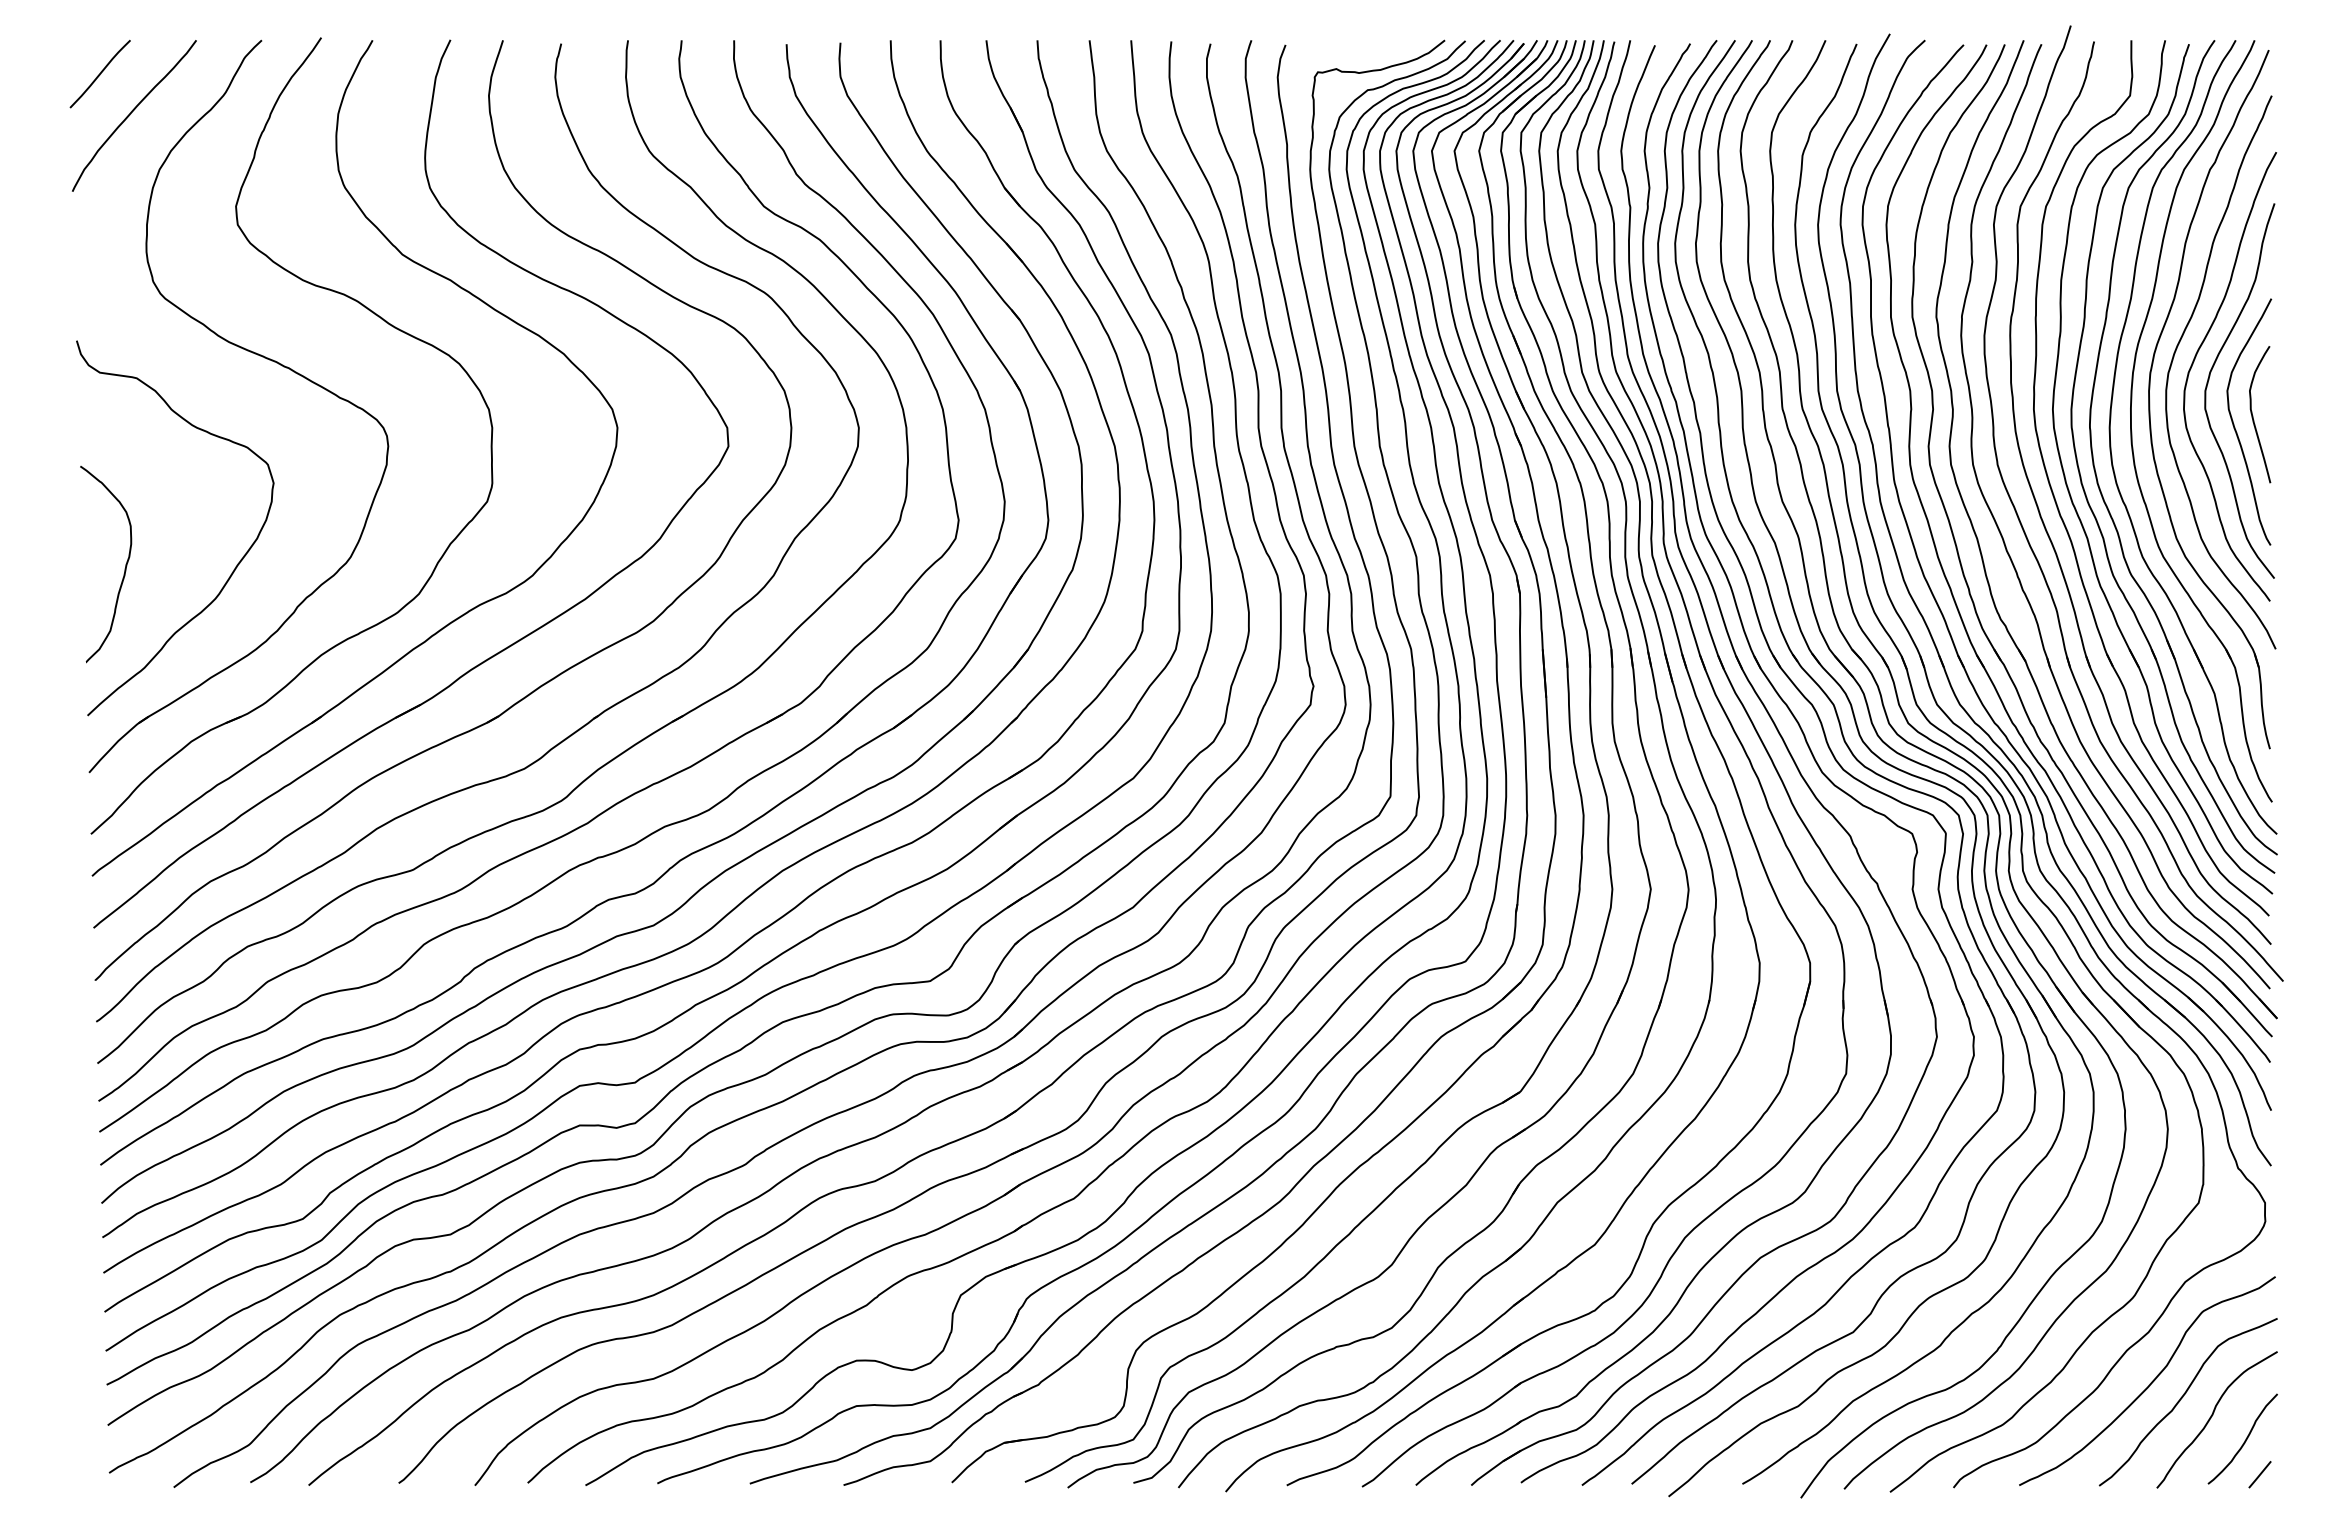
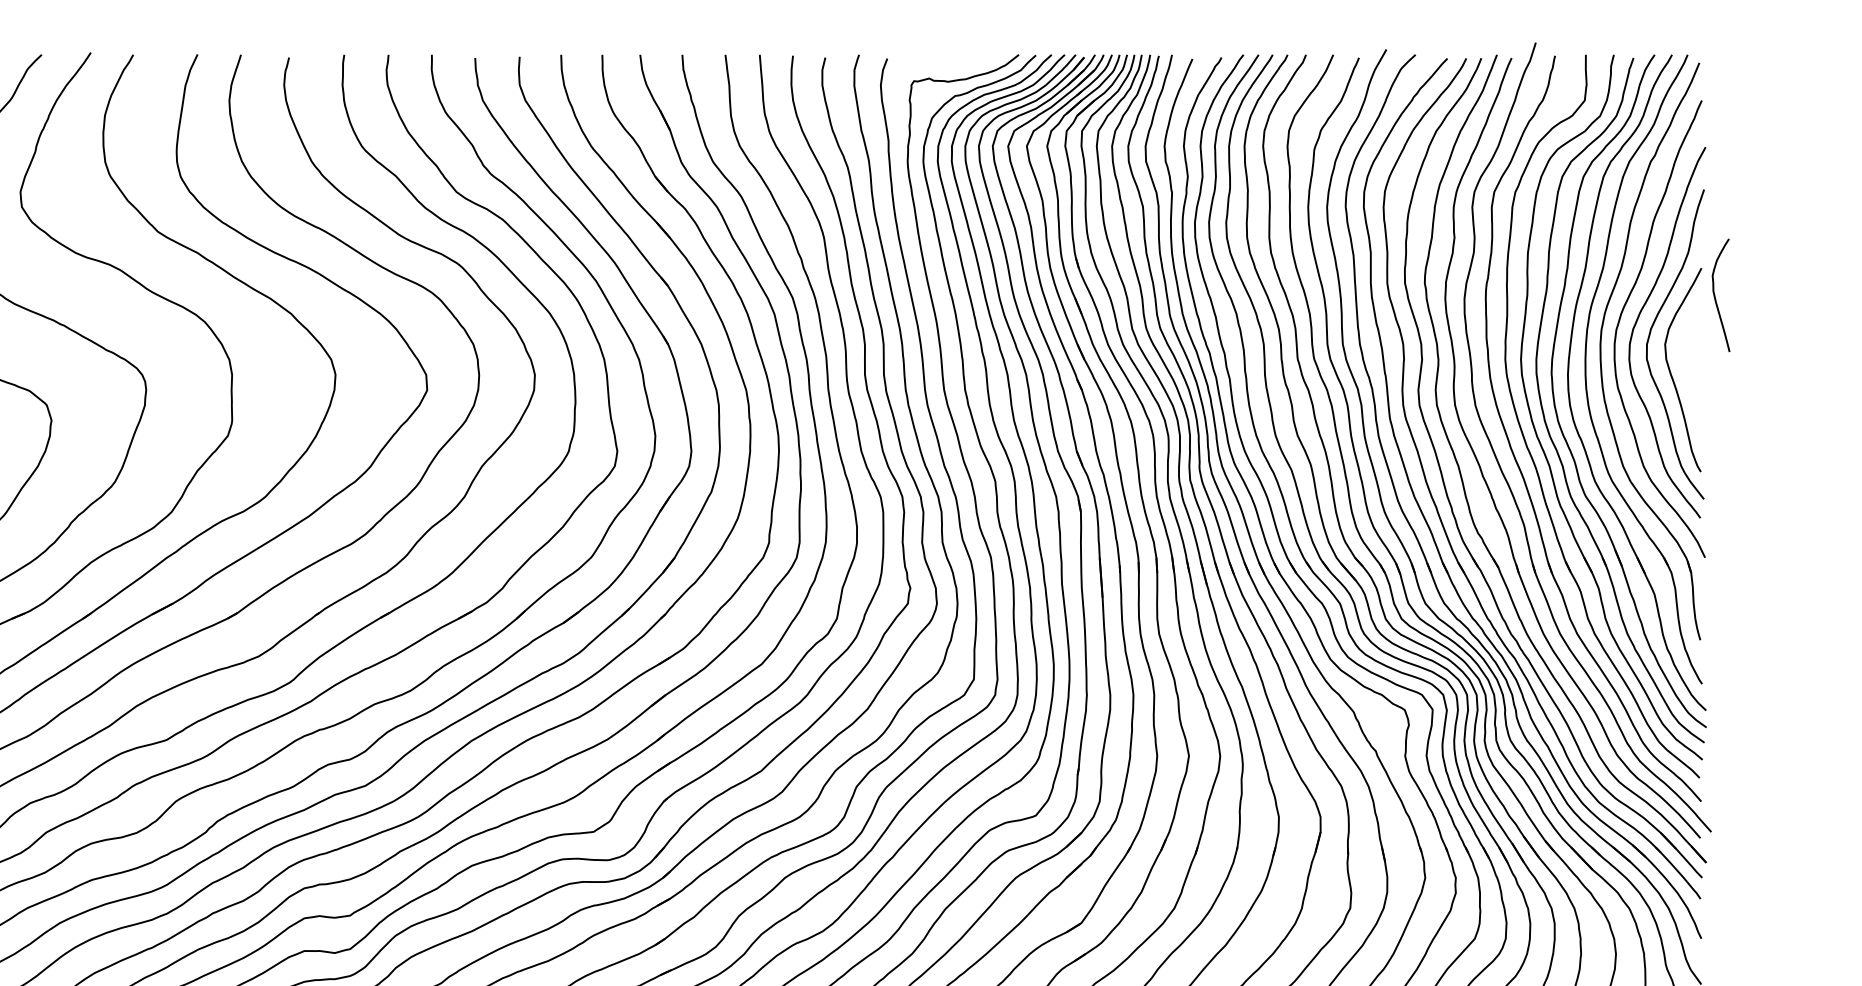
curve: (2253, 415) -> (1715, 296), moved

